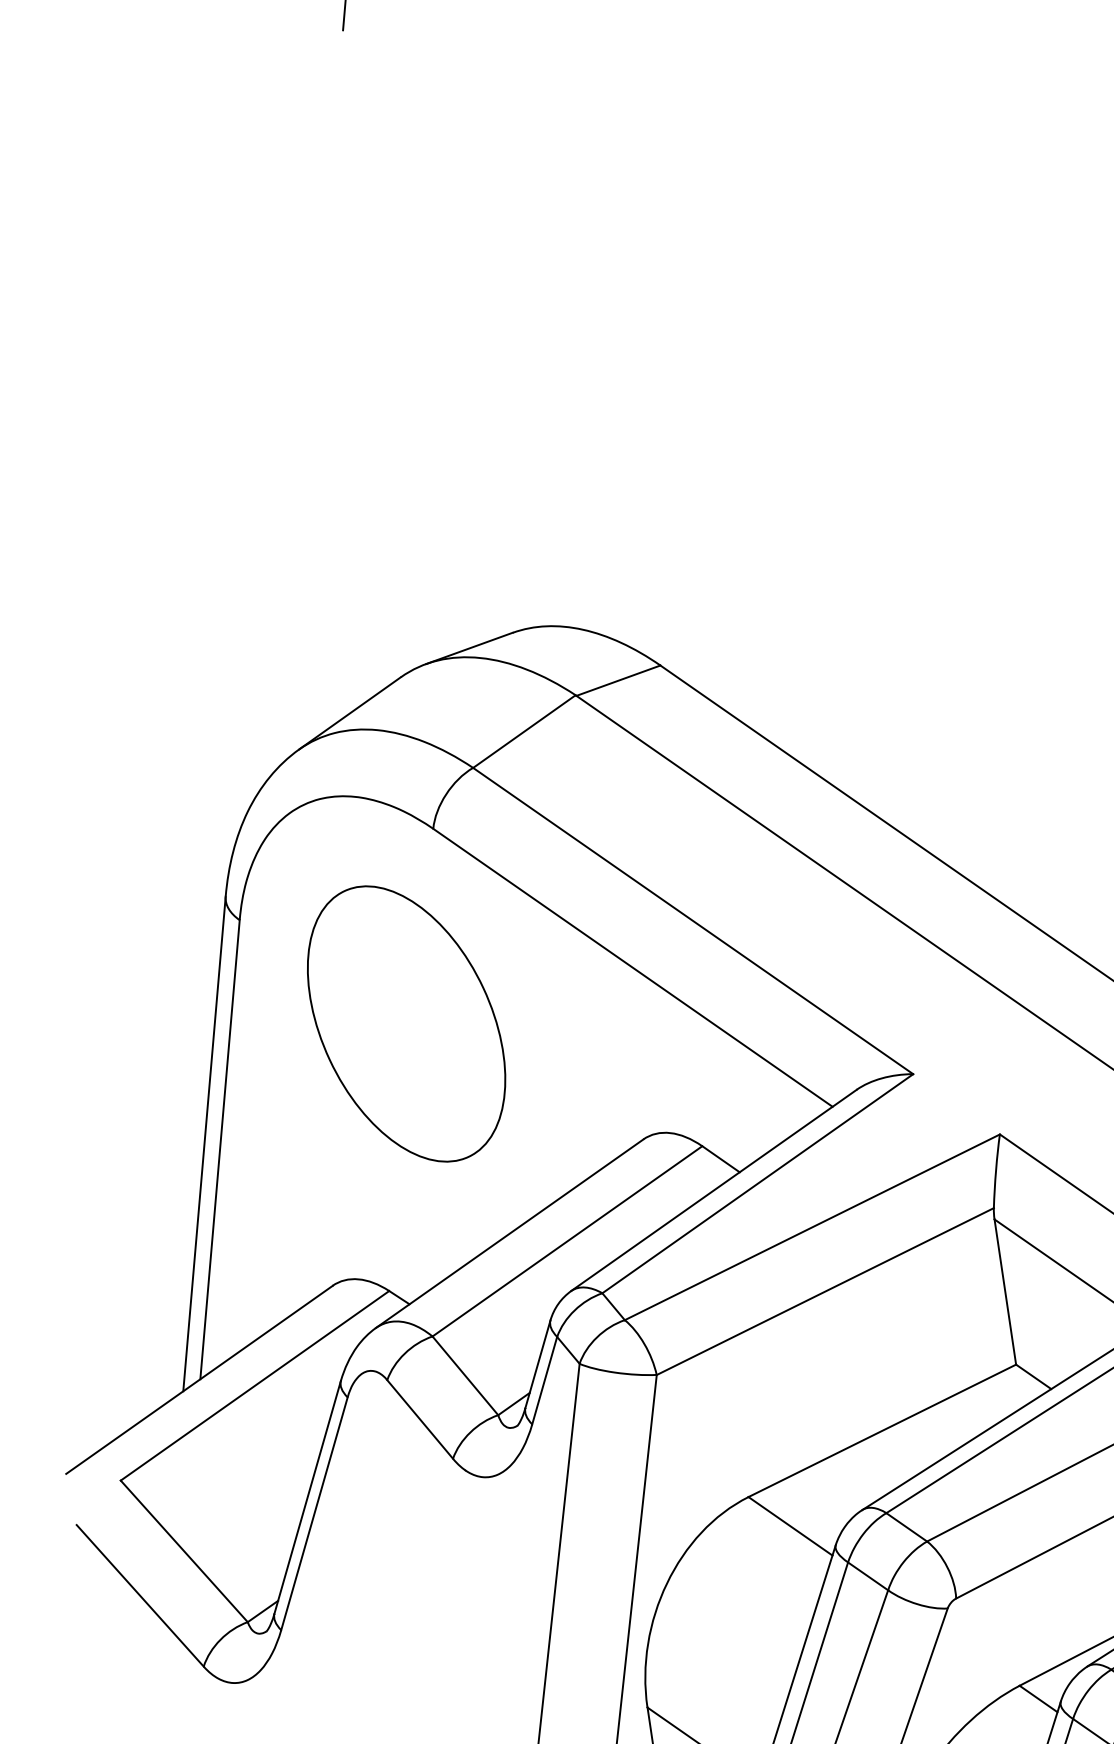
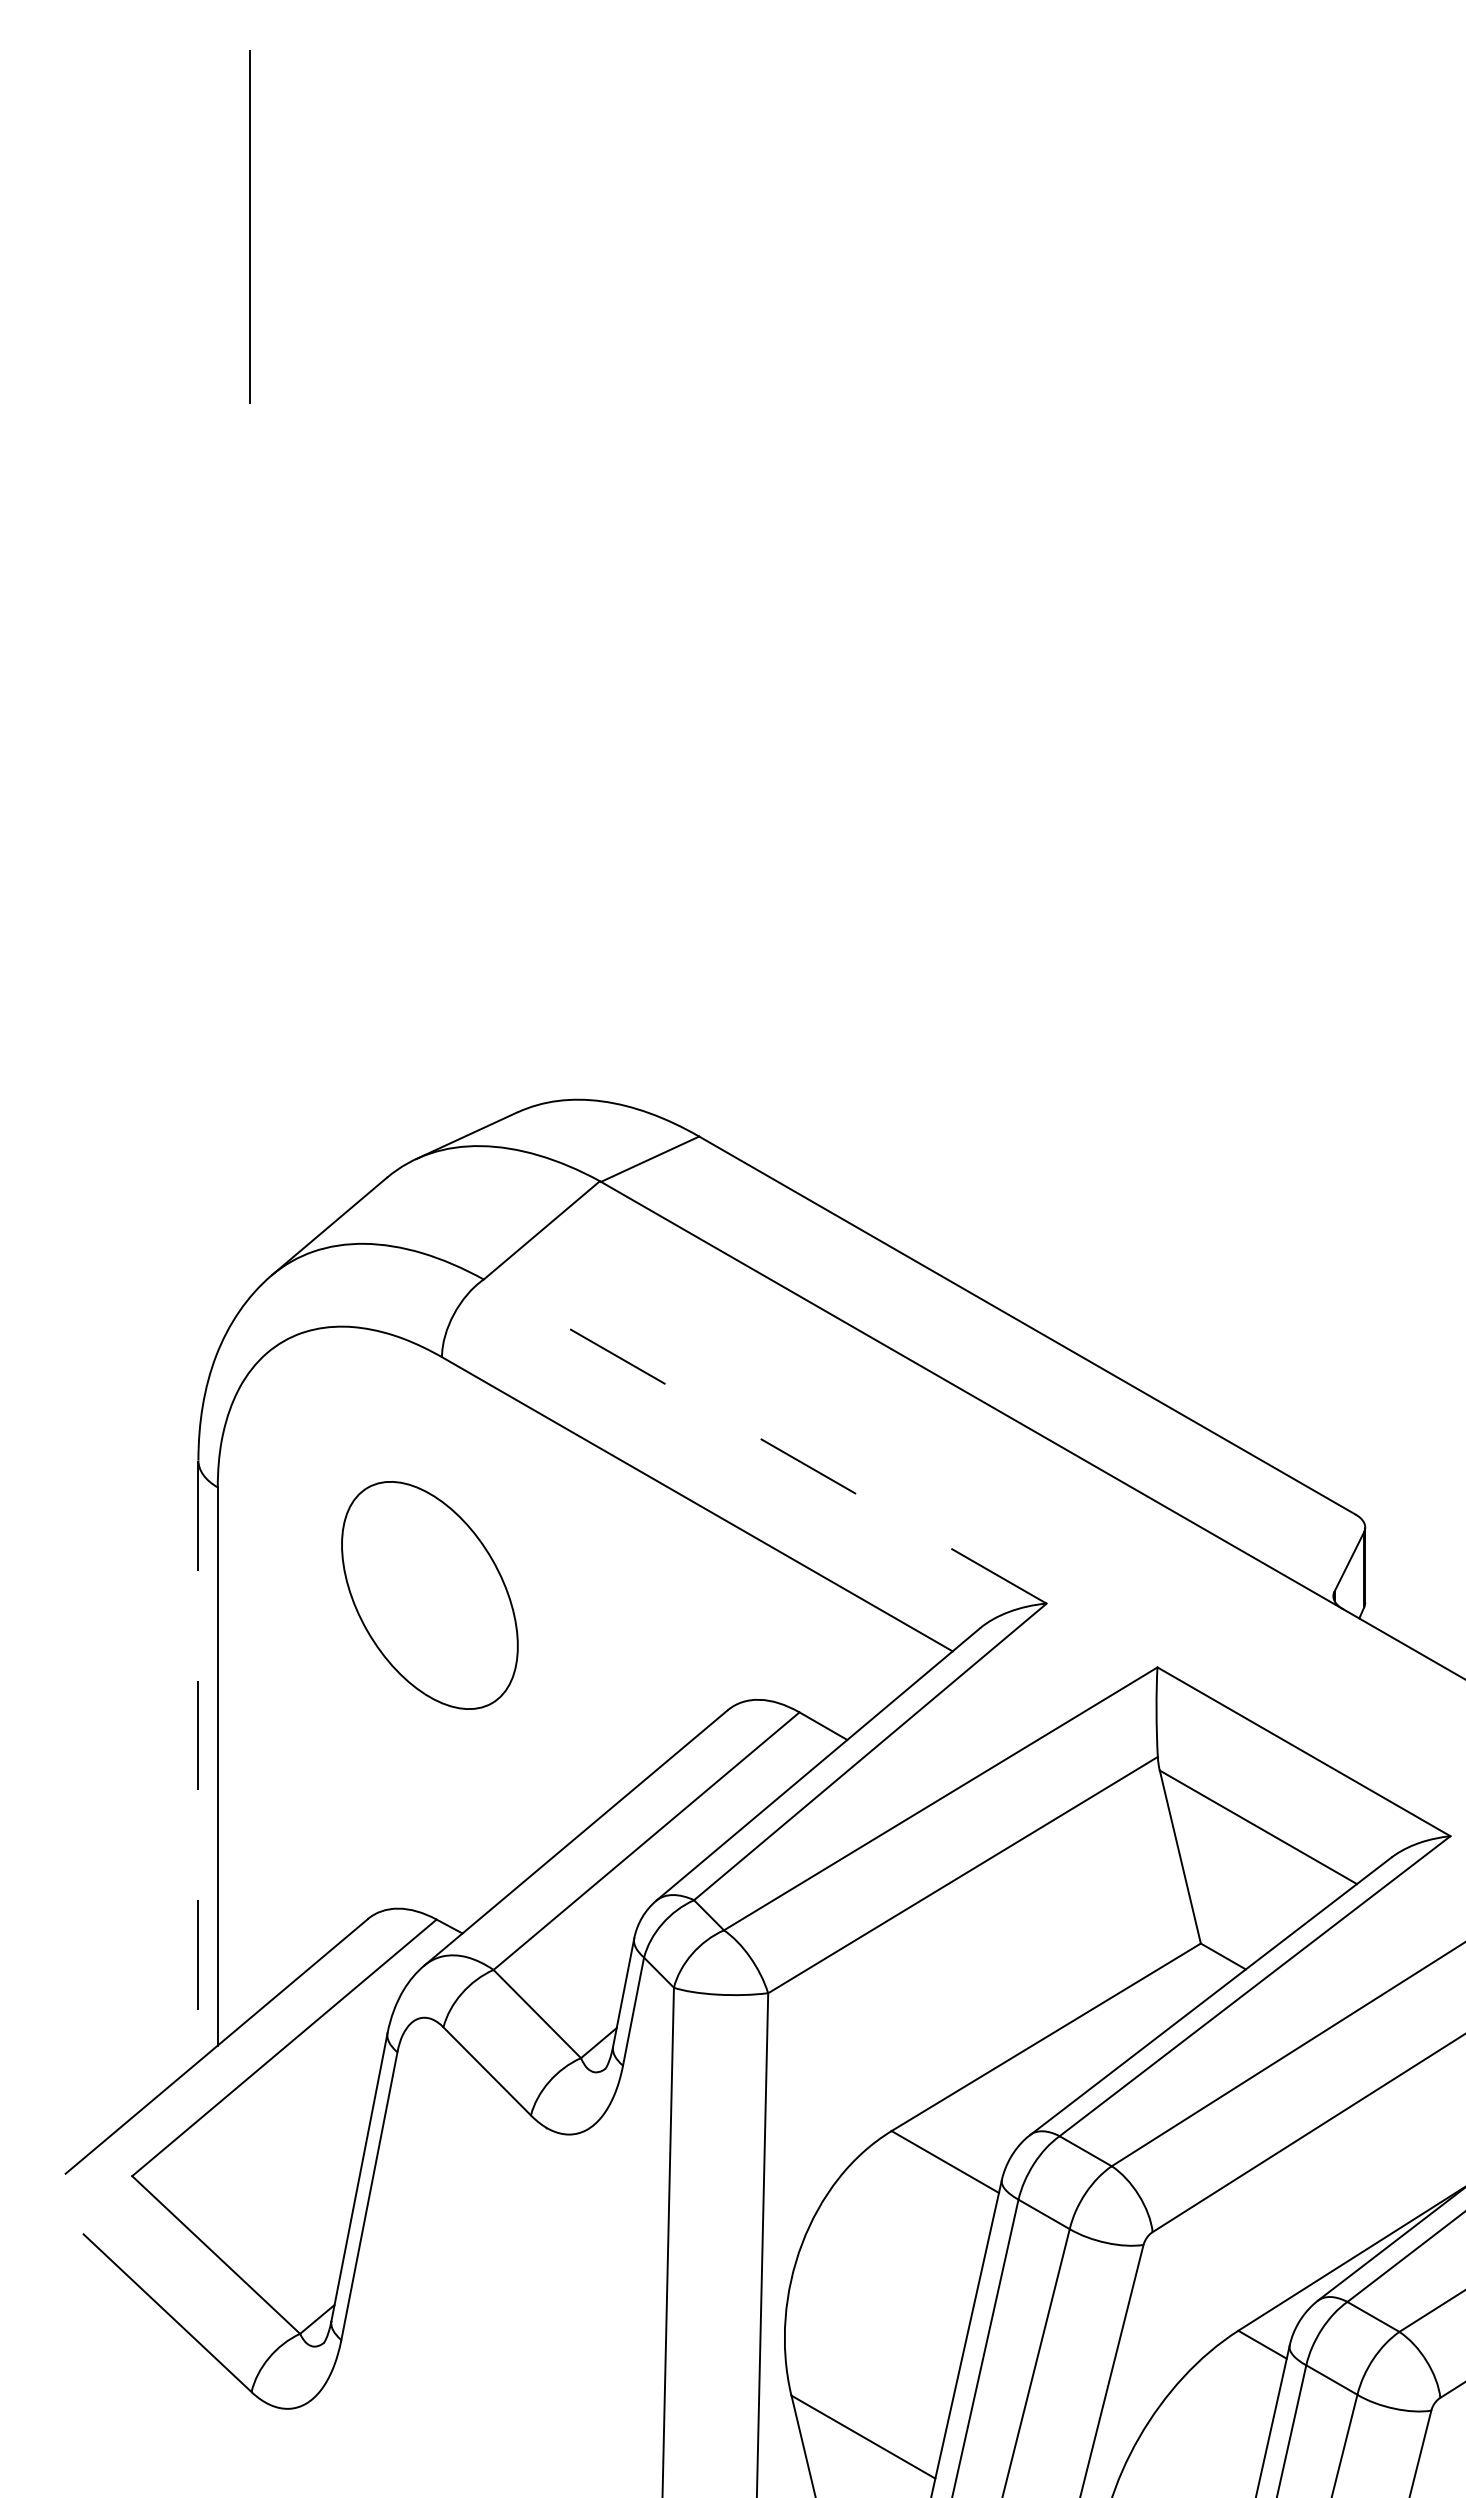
line: (693, 921) -> (765, 1441), solid -> dashed
part: (406, 1023) -> (429, 1595), size x0.7
line: (204, 1144) -> (198, 1761), solid -> dashed

